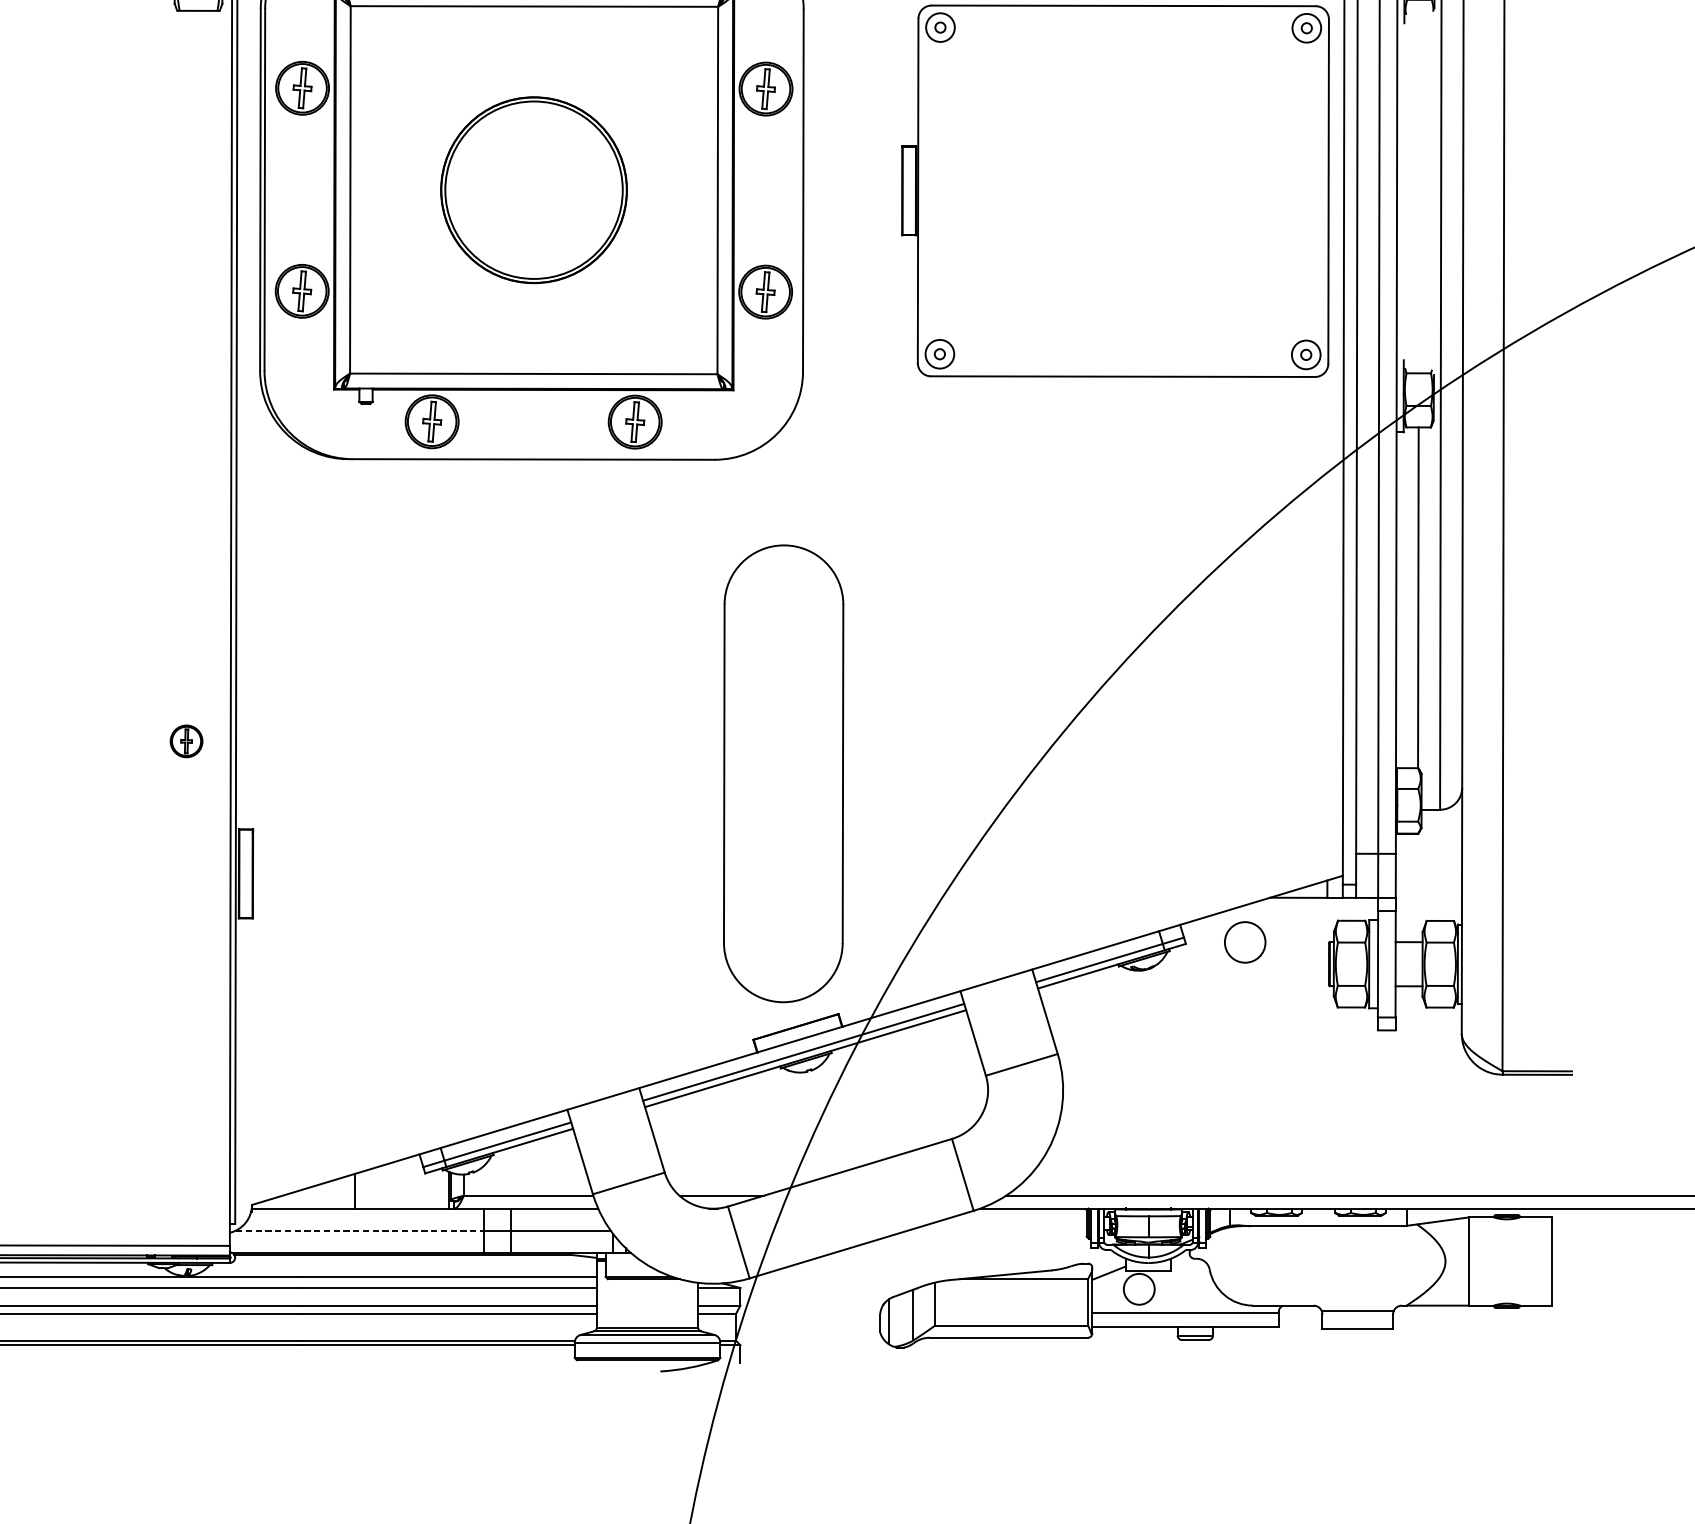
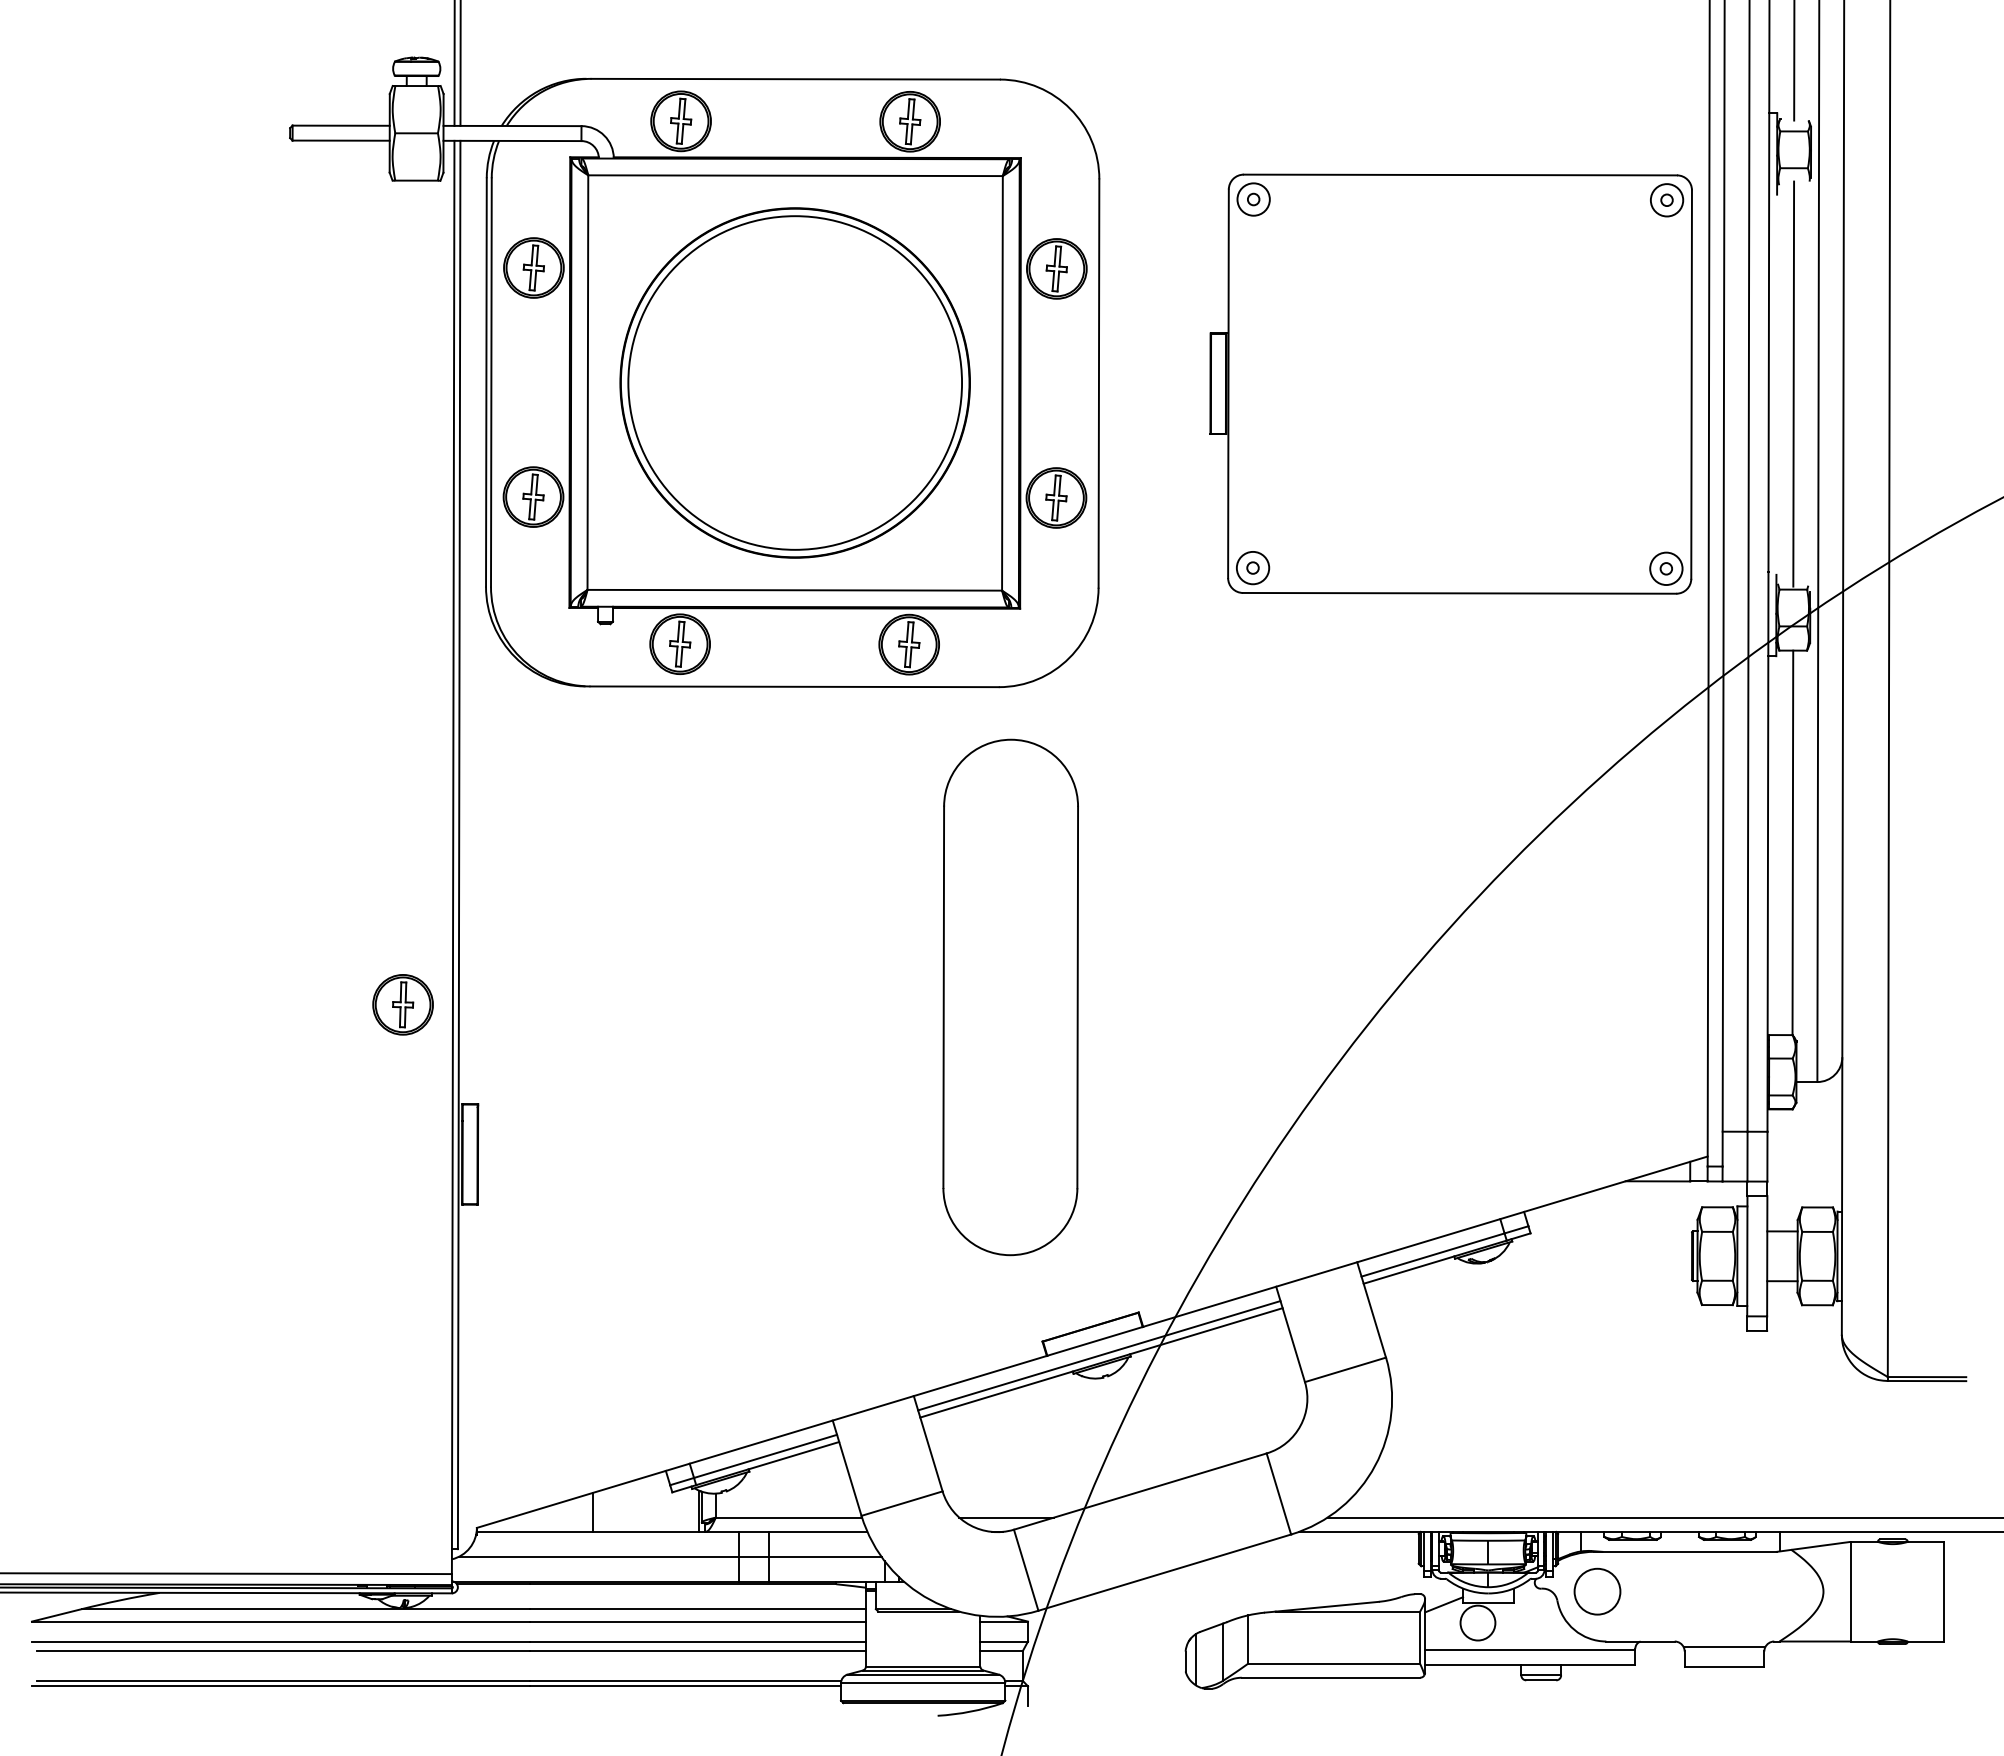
part: (533, 189) -> (794, 382), size x1.67
line: (1418, 190) -> (1793, 383), added
part: (186, 741) -> (402, 1004), size x1.67
part: (783, 773) -> (1010, 997), moved
circle: (1245, 942) -> (1597, 1591), moved
line: (360, 1230) -> (599, 1556), dashed -> solid

